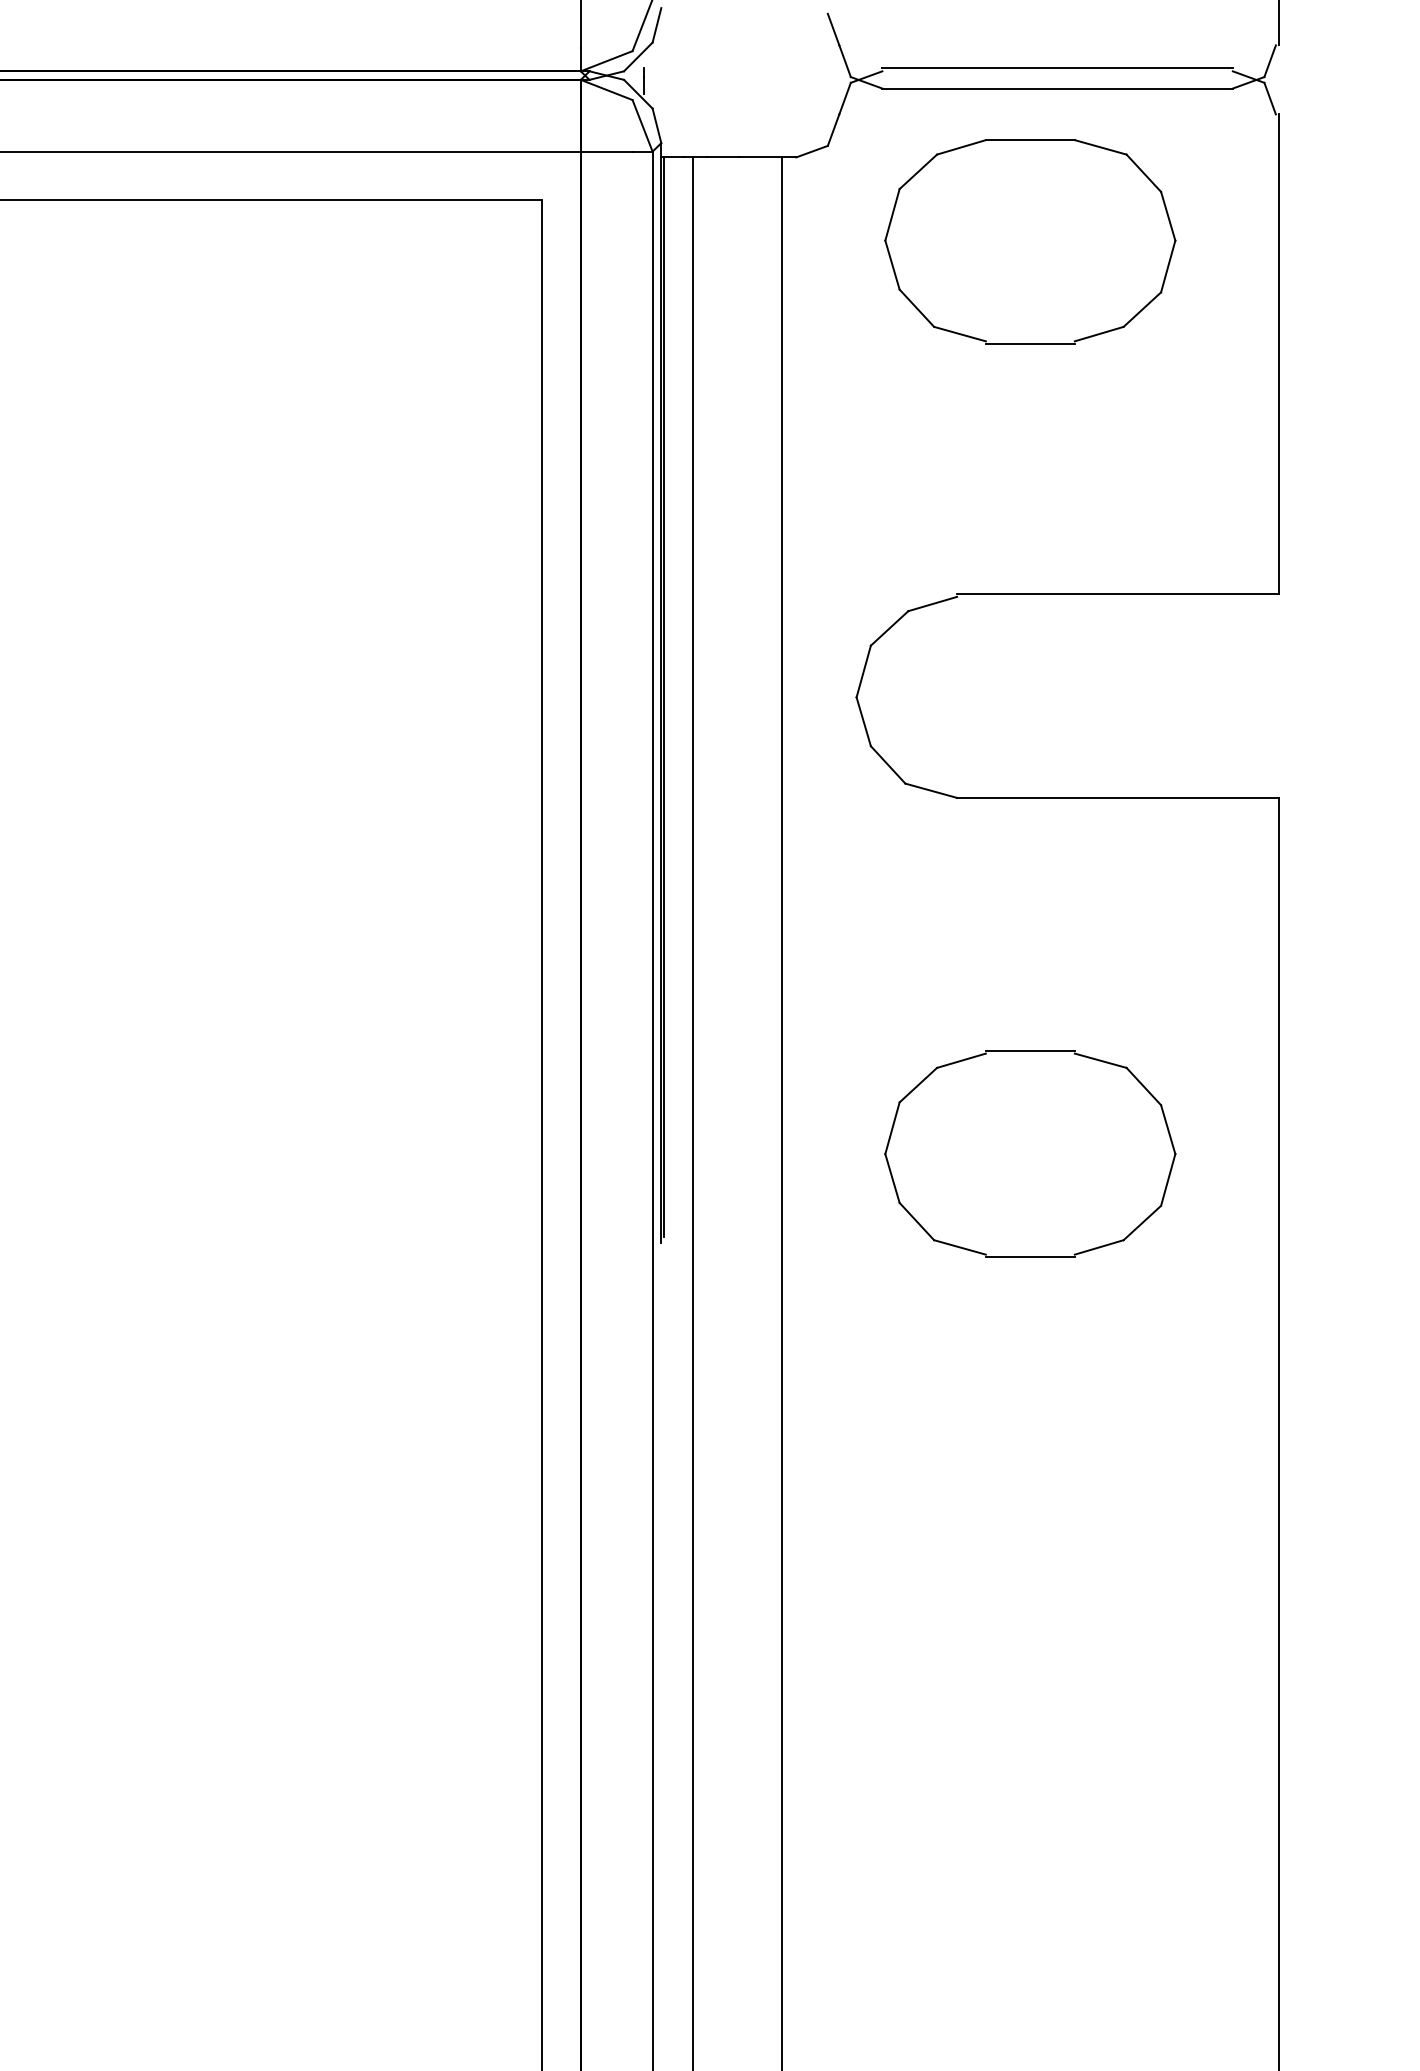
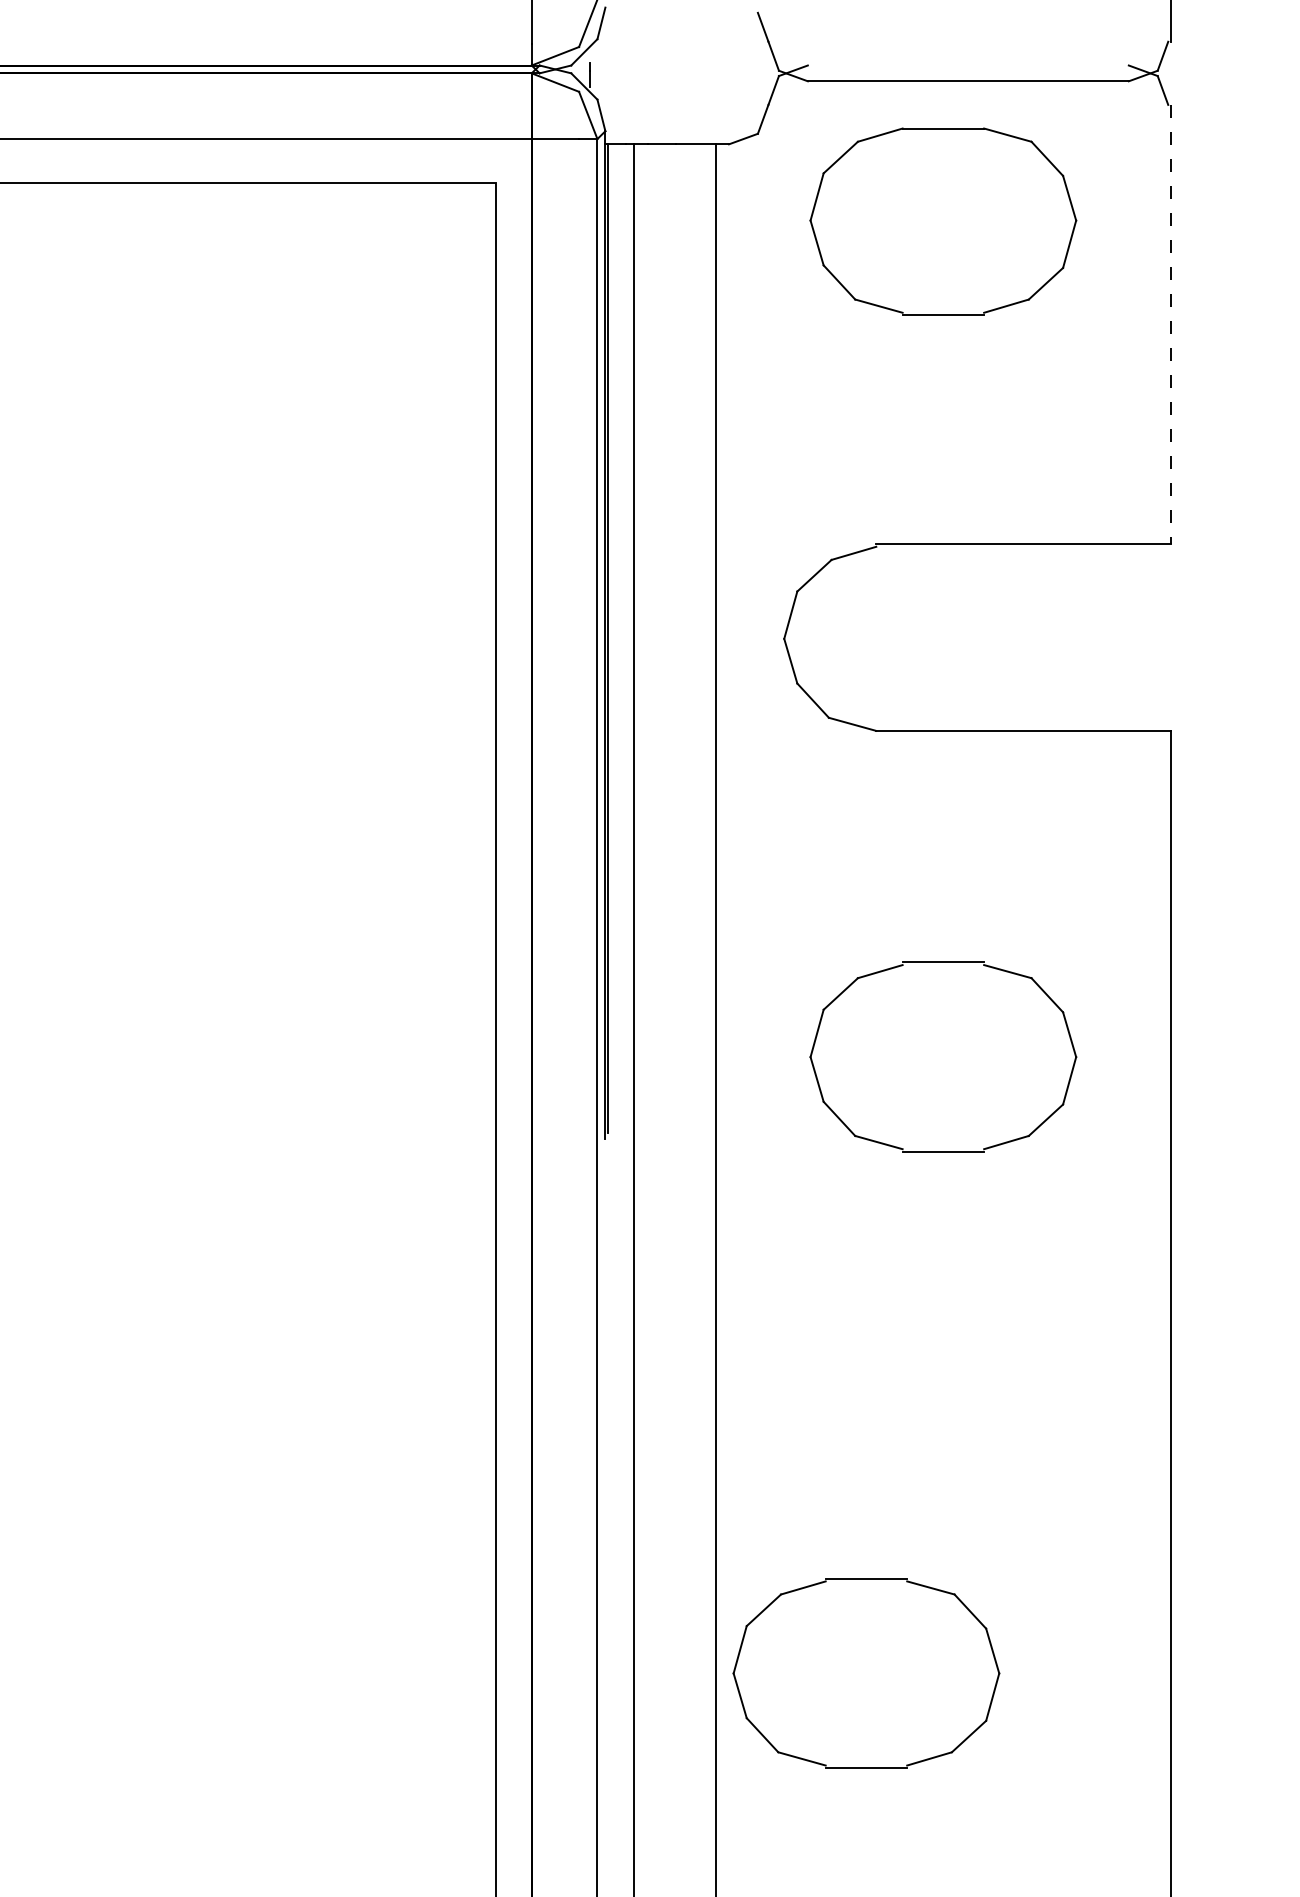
line: (1057, 68) -> (968, 62), removed
line: (1278, 354) -> (1170, 324), solid -> dashed
part: (946, 1826) -> (866, 1672), added

